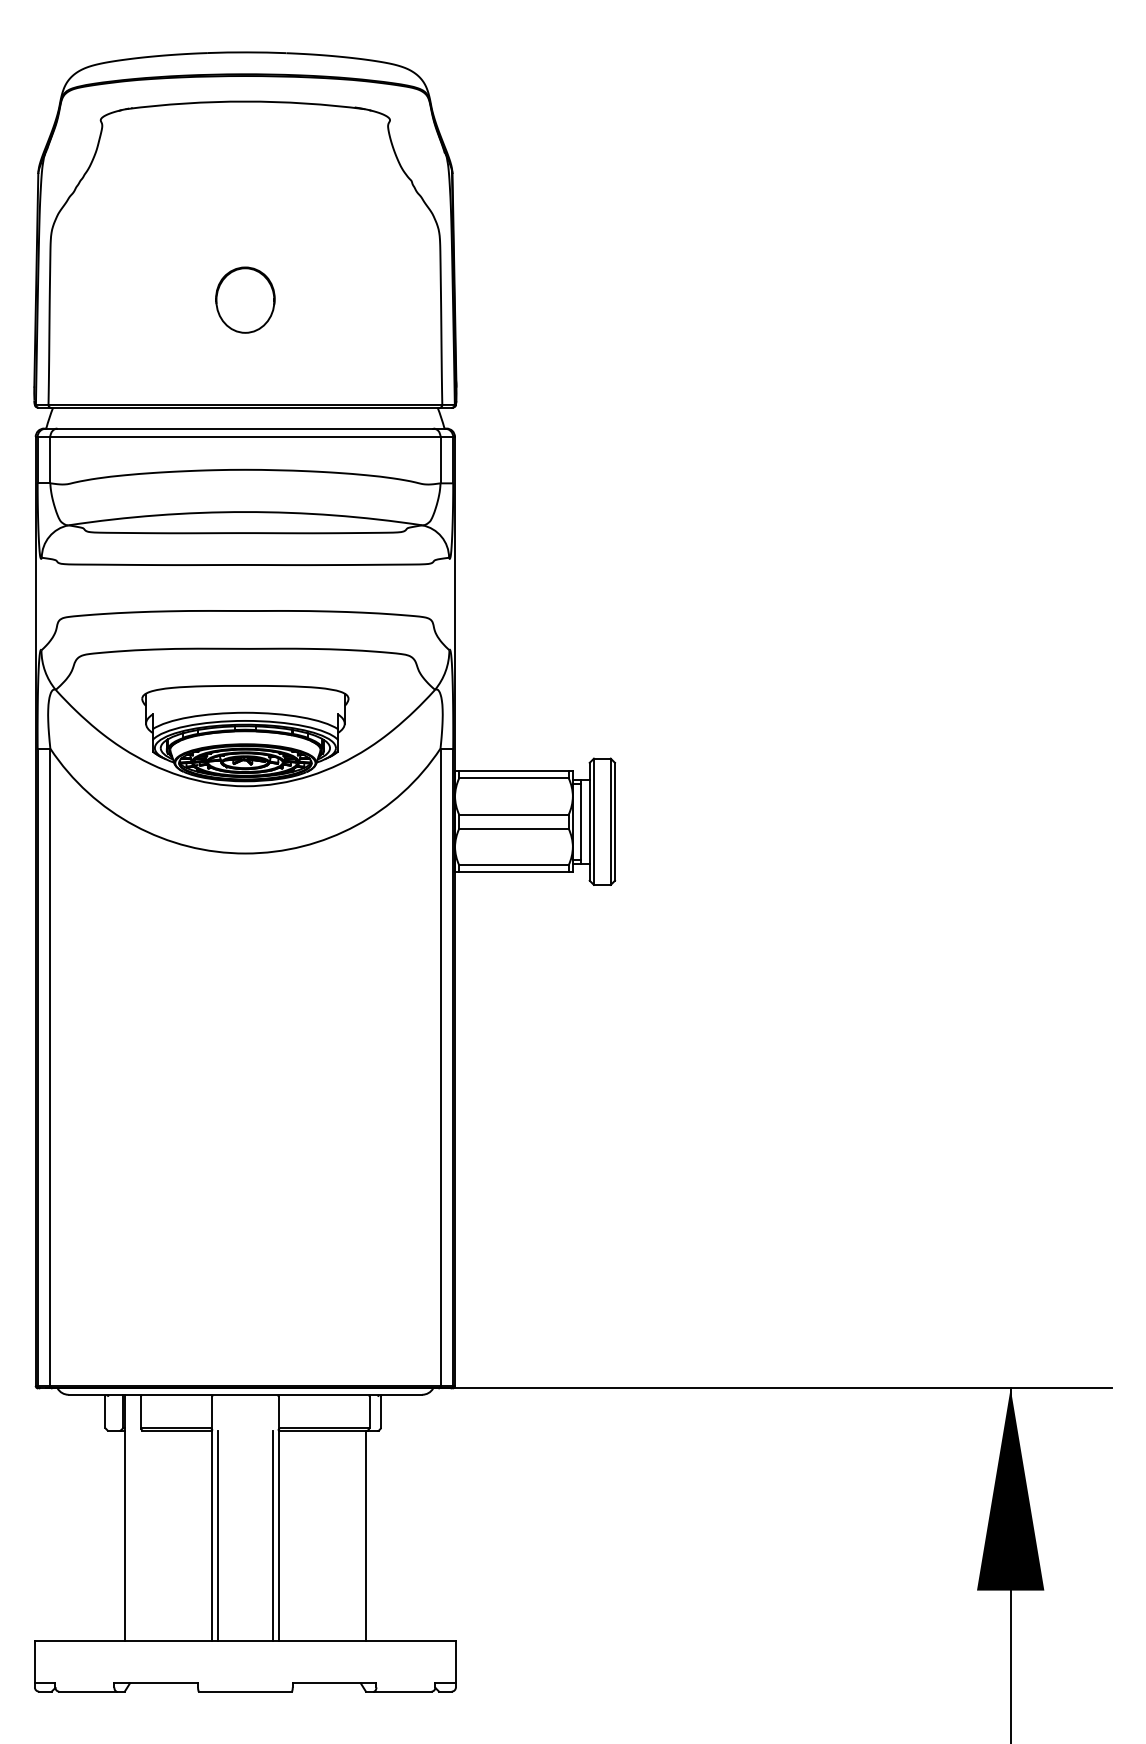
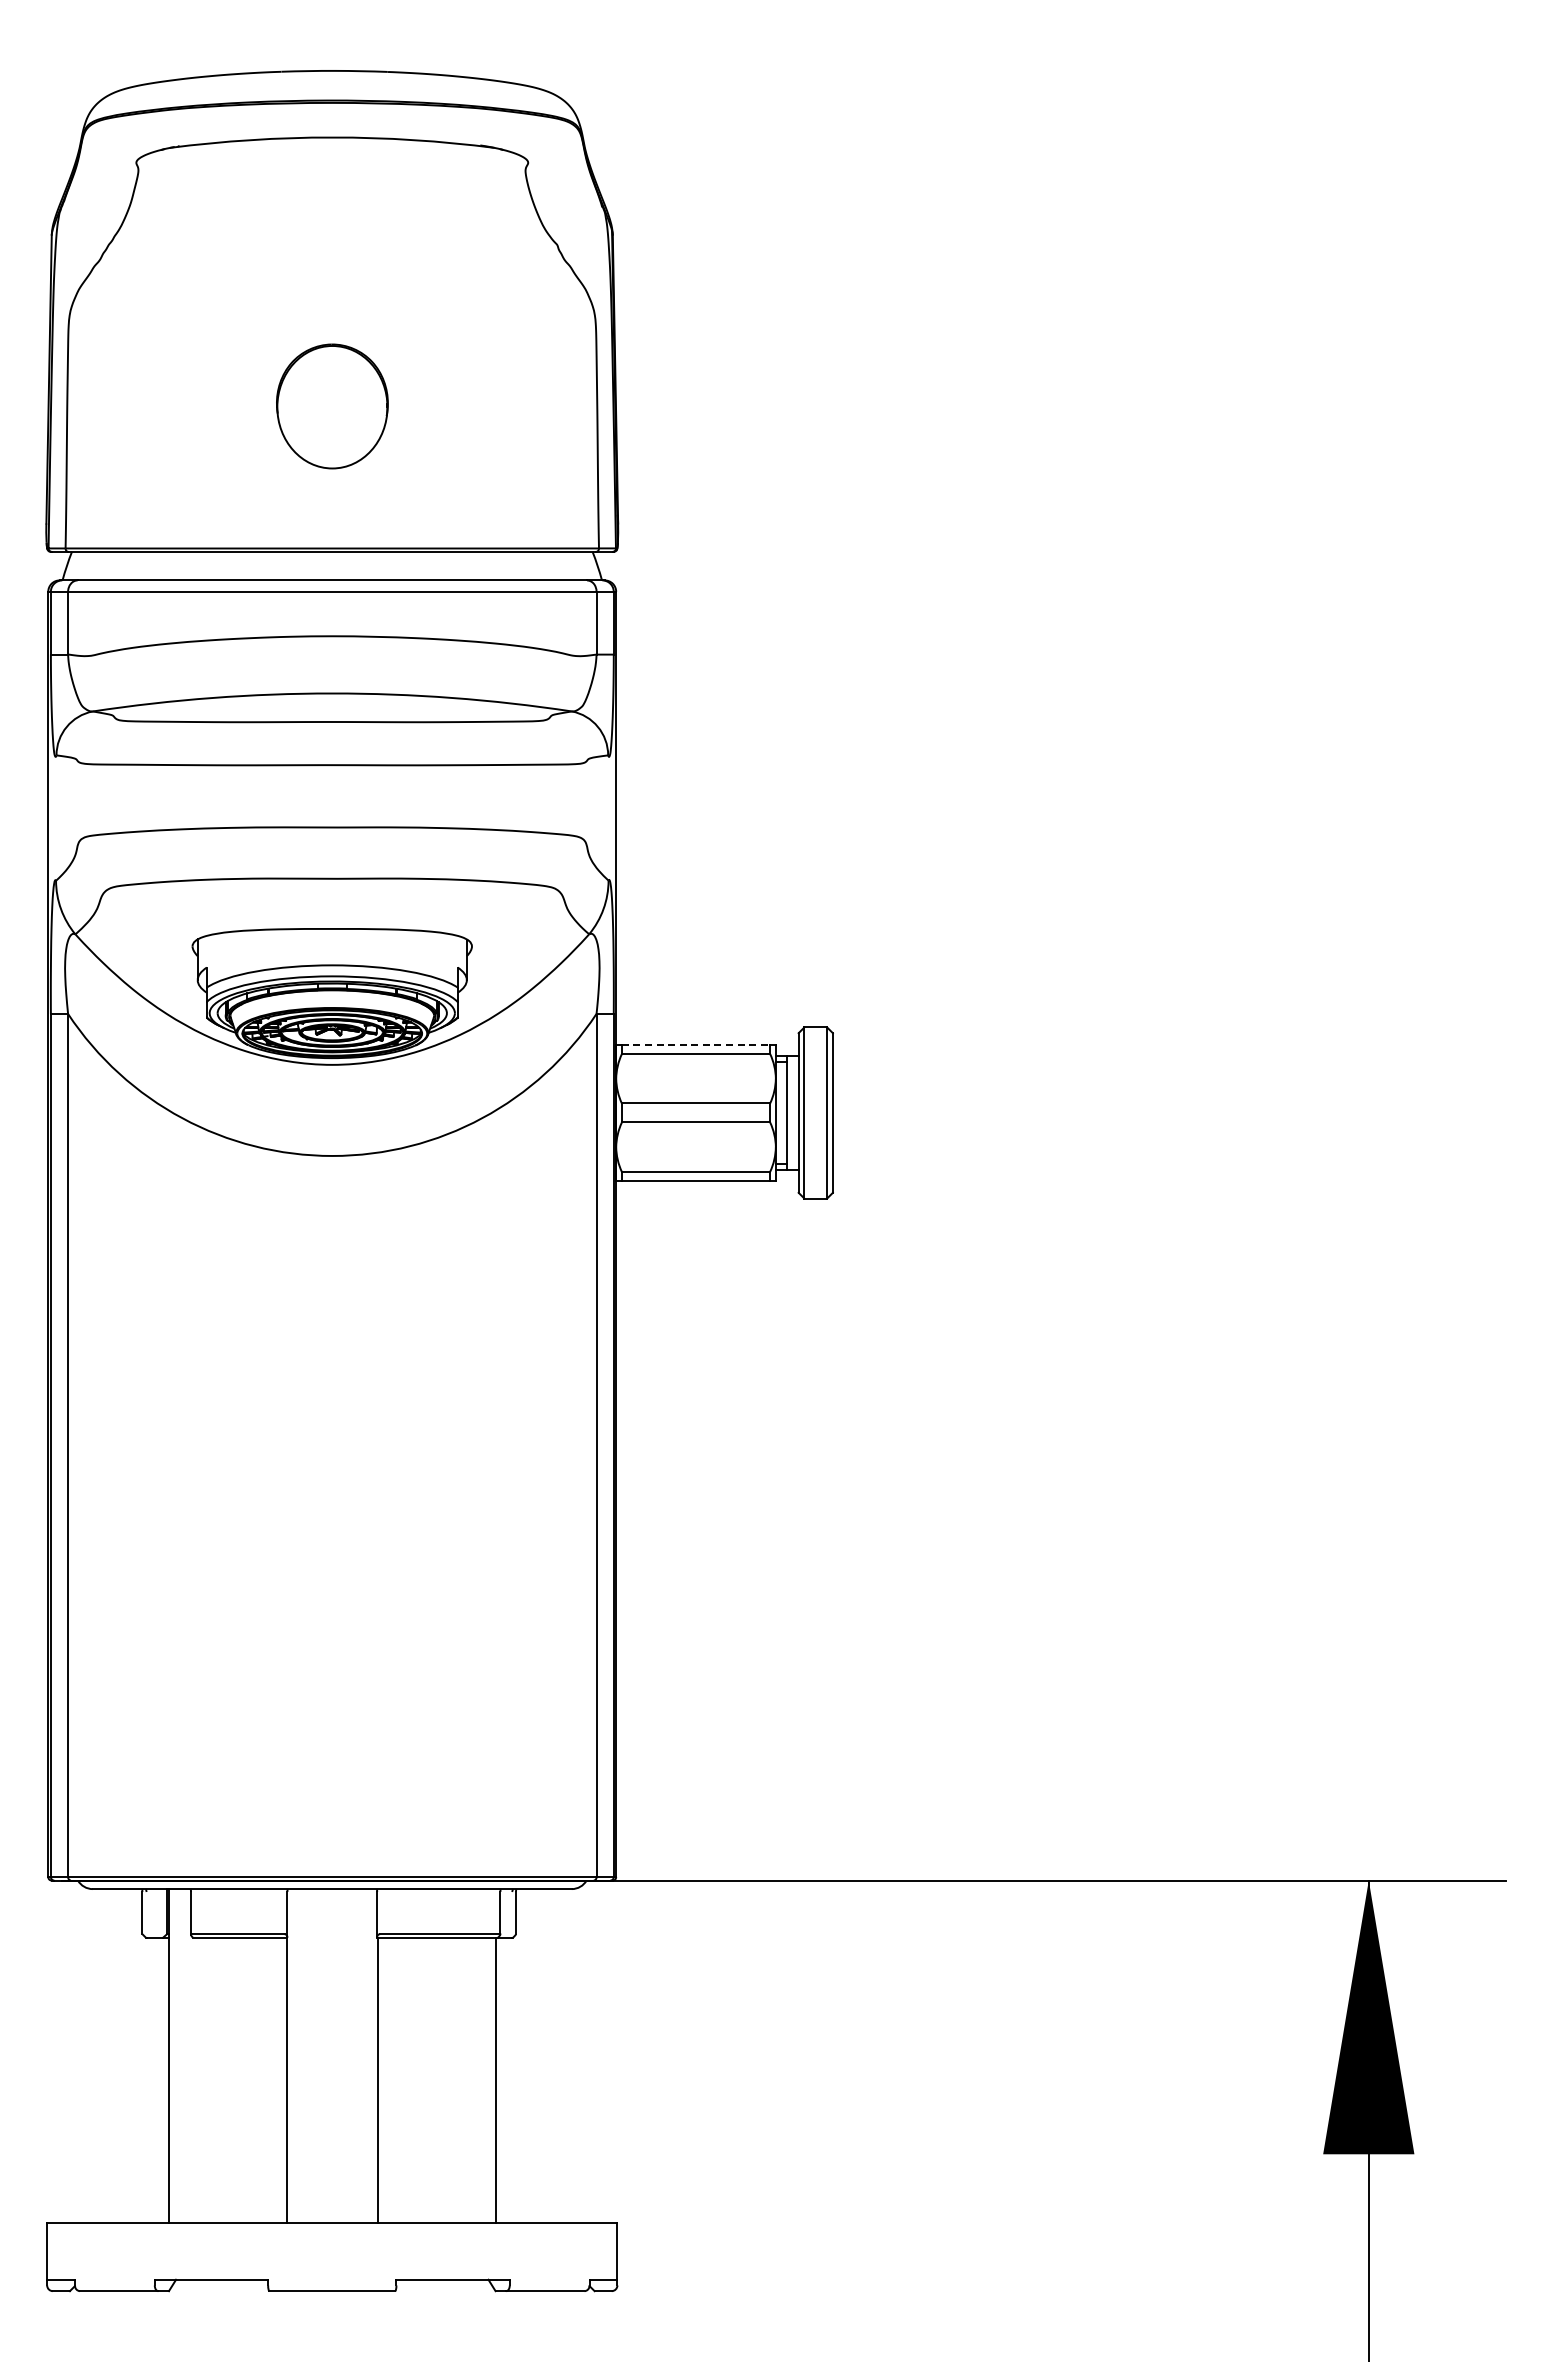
part: (244, 300) -> (331, 406), size x1.4
line: (514, 771) -> (696, 1044), solid -> dashed
line: (218, 1535) -> (295, 2079), removed
line: (272, 1535) -> (369, 2079), removed

